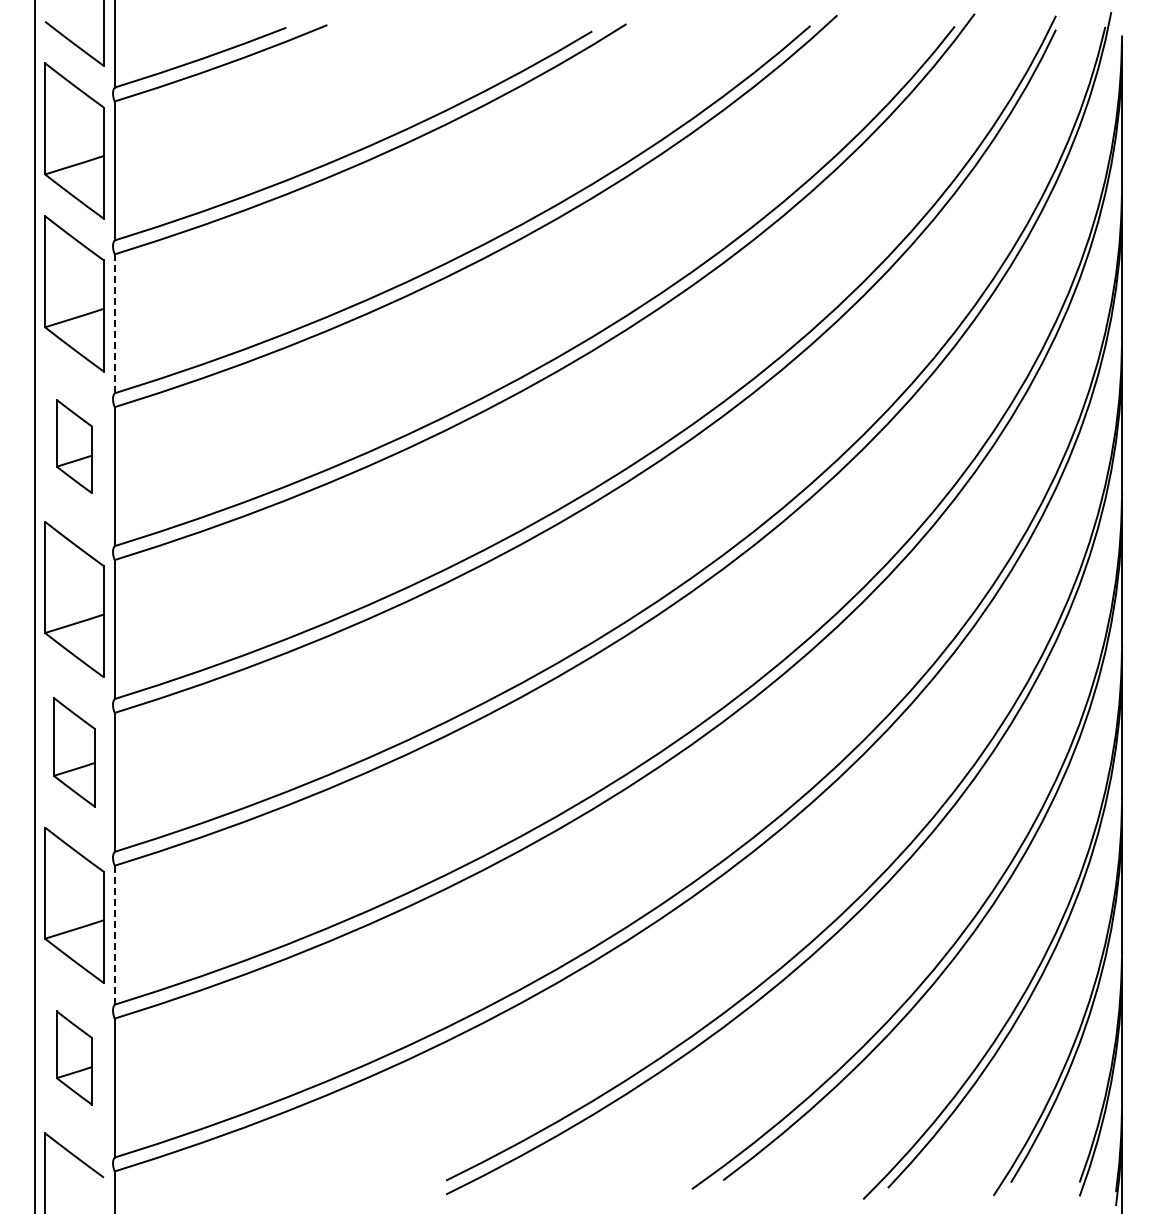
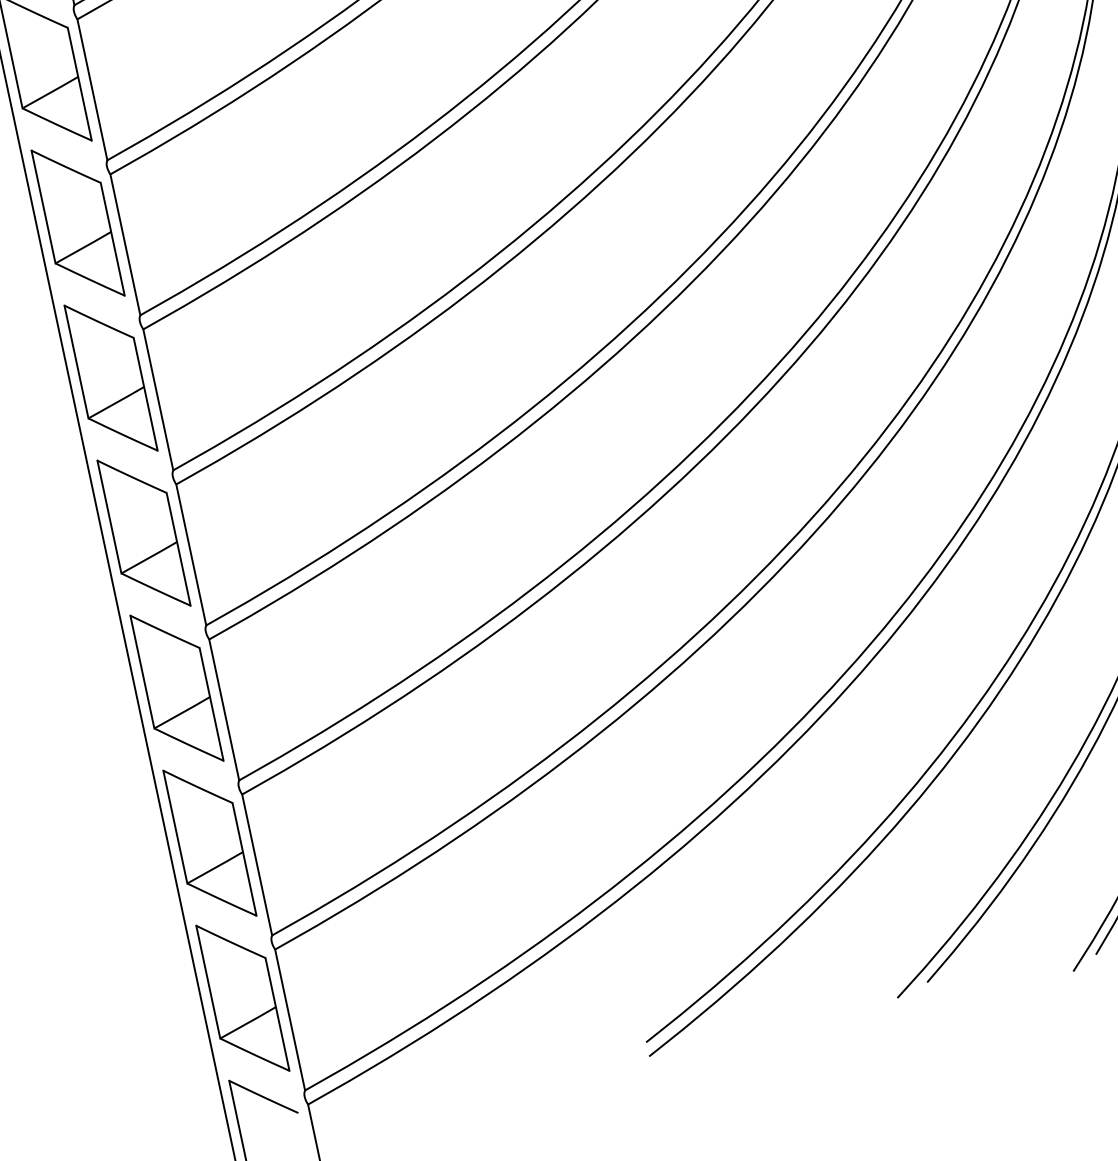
line: (114, 324) -> (125, 245), dashed -> solid
part: (74, 446) -> (111, 377), size x1.67
part: (74, 752) -> (177, 688), size x1.43
line: (114, 935) -> (257, 865), dashed -> solid
part: (74, 1057) -> (242, 997), size x1.67

